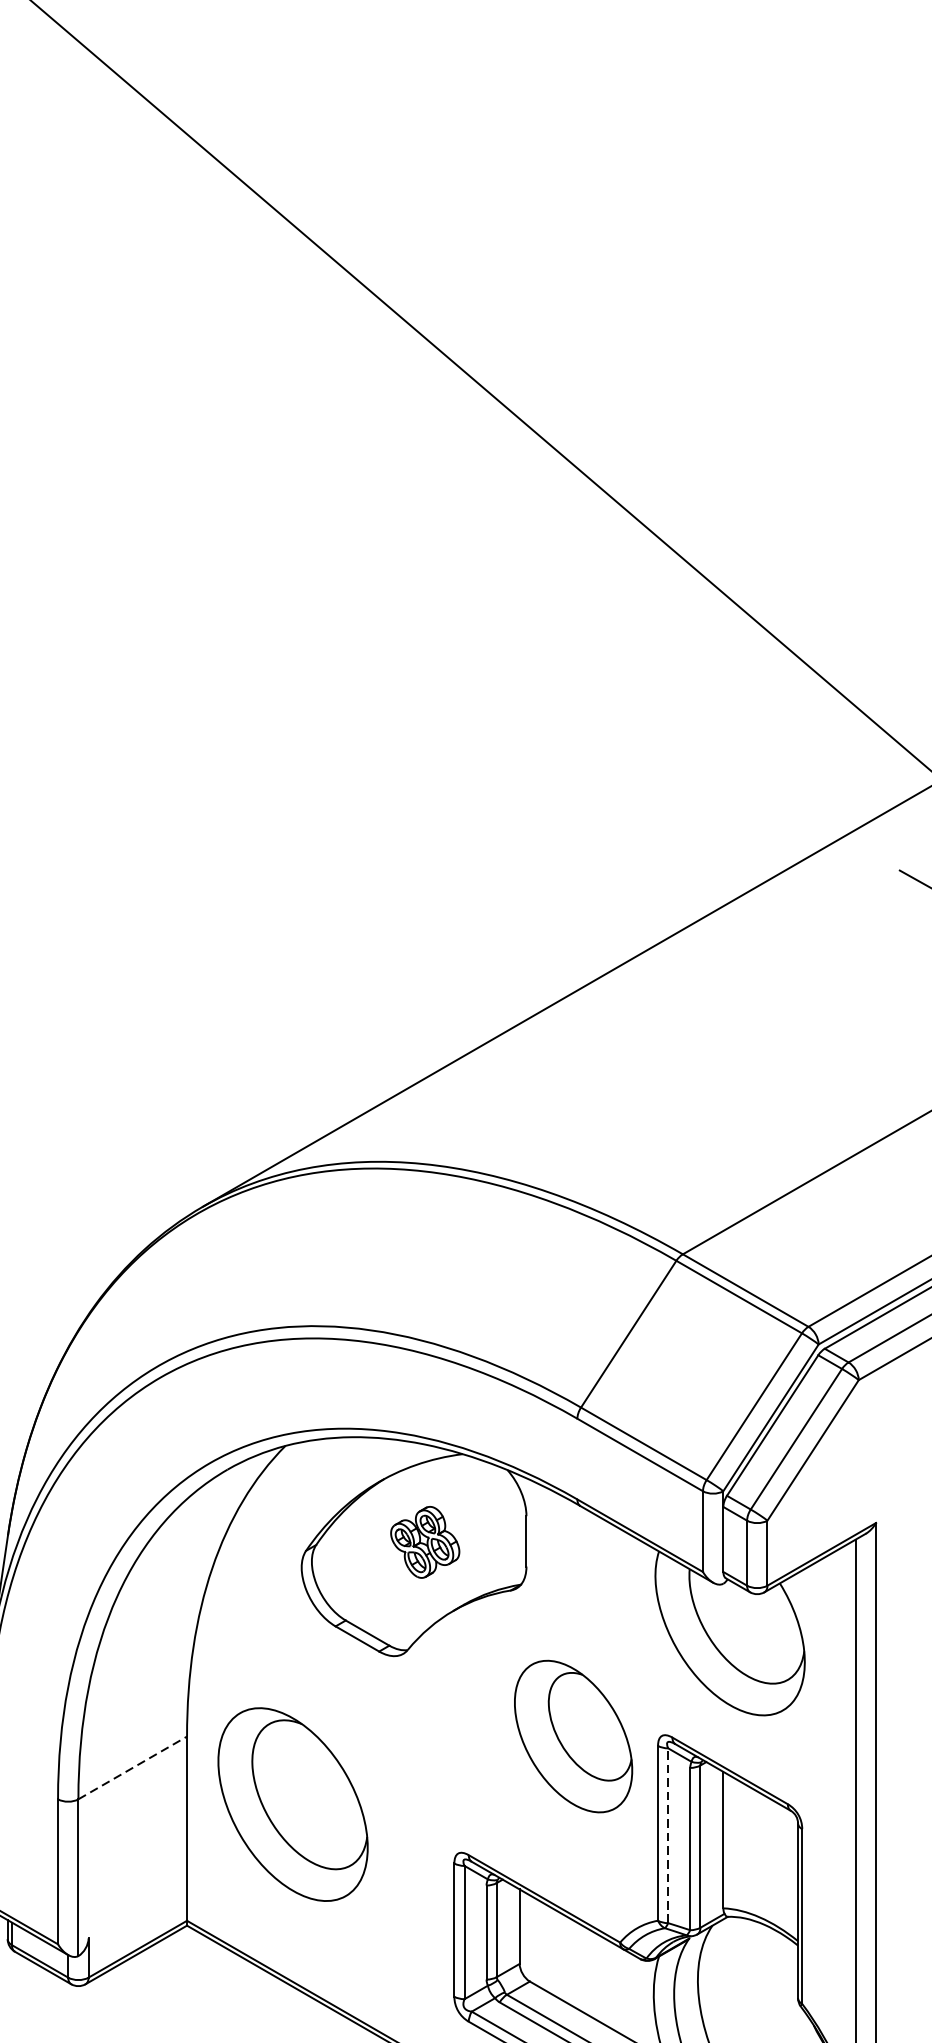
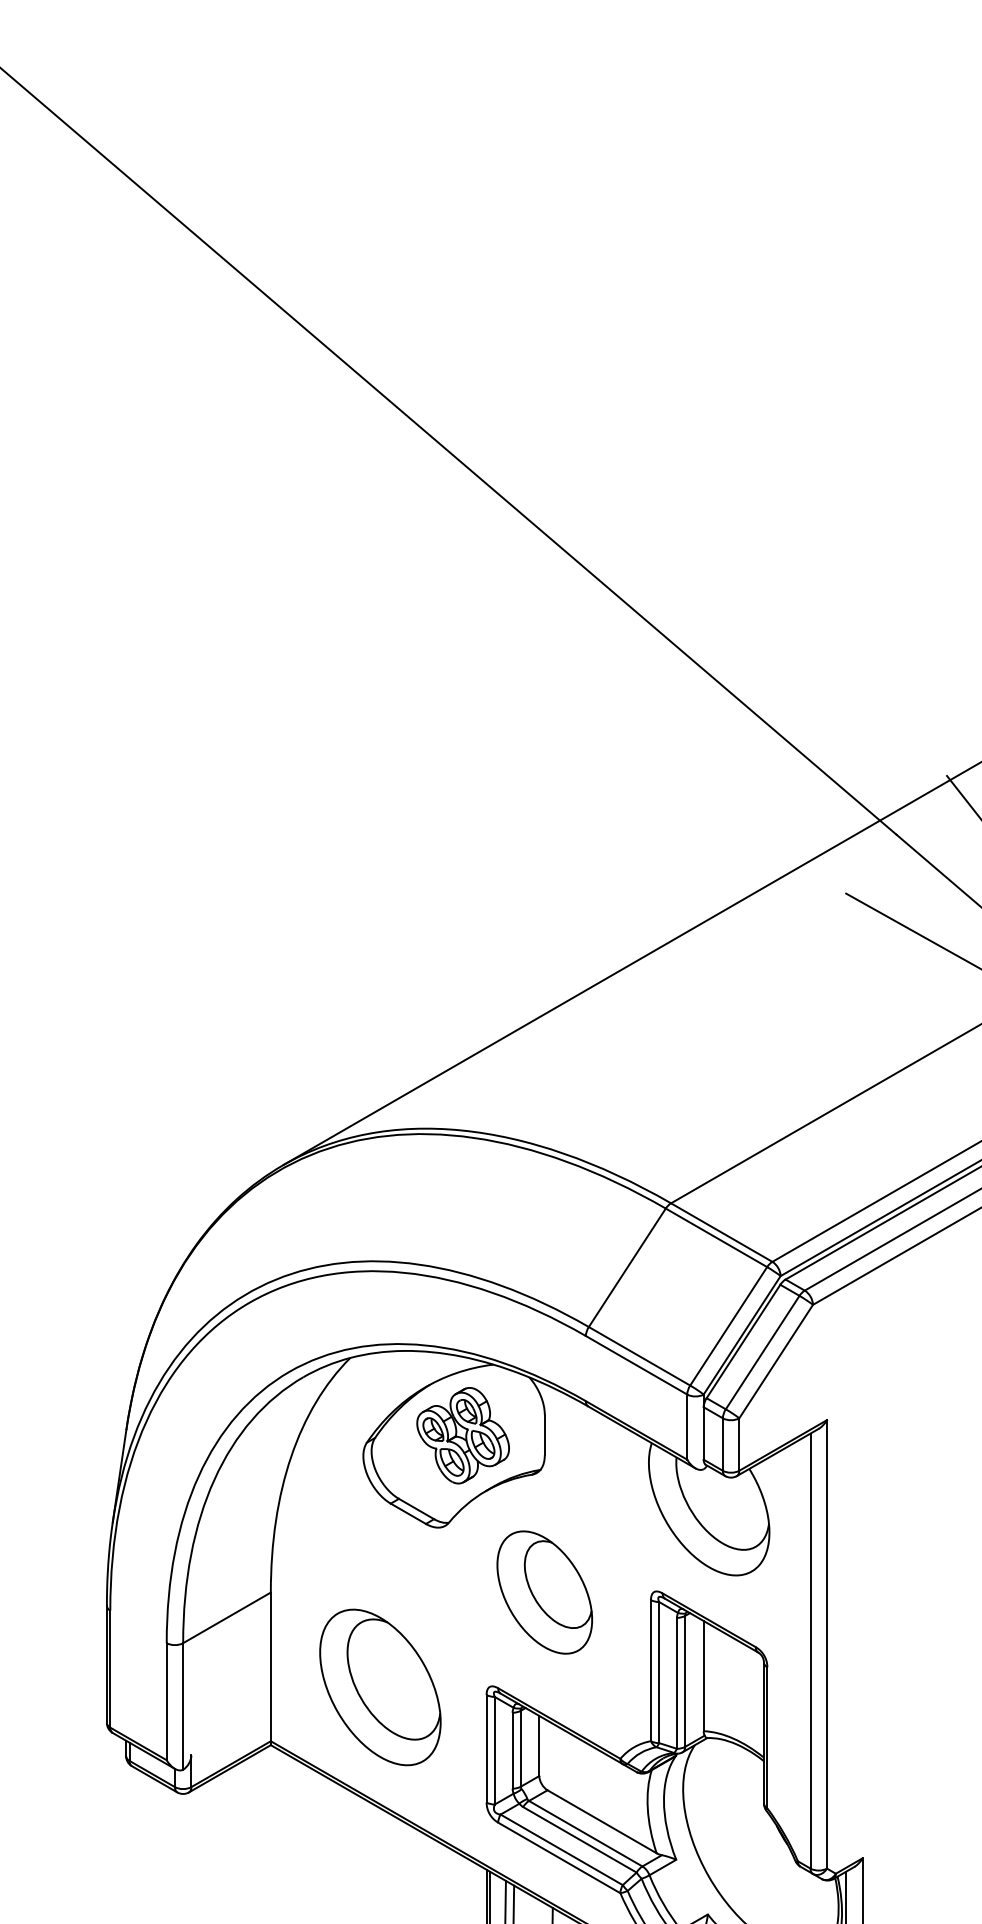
part: (424, 1541) -> (462, 1435), size x1.67
part: (573, 1736) -> (544, 1592), moved
line: (133, 1767) -> (227, 1617), dashed -> solid
part: (293, 1804) -> (380, 1687), moved
line: (668, 1835) -> (659, 1672), dashed -> solid

